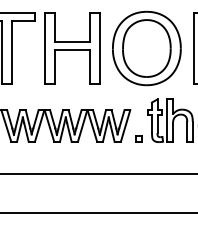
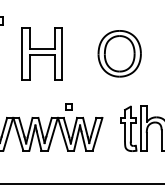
part: (72, 48) -> (42, 53), size x0.7
part: (146, 48) -> (119, 53), size x0.6
part: (138, 138) -> (68, 106), moved

